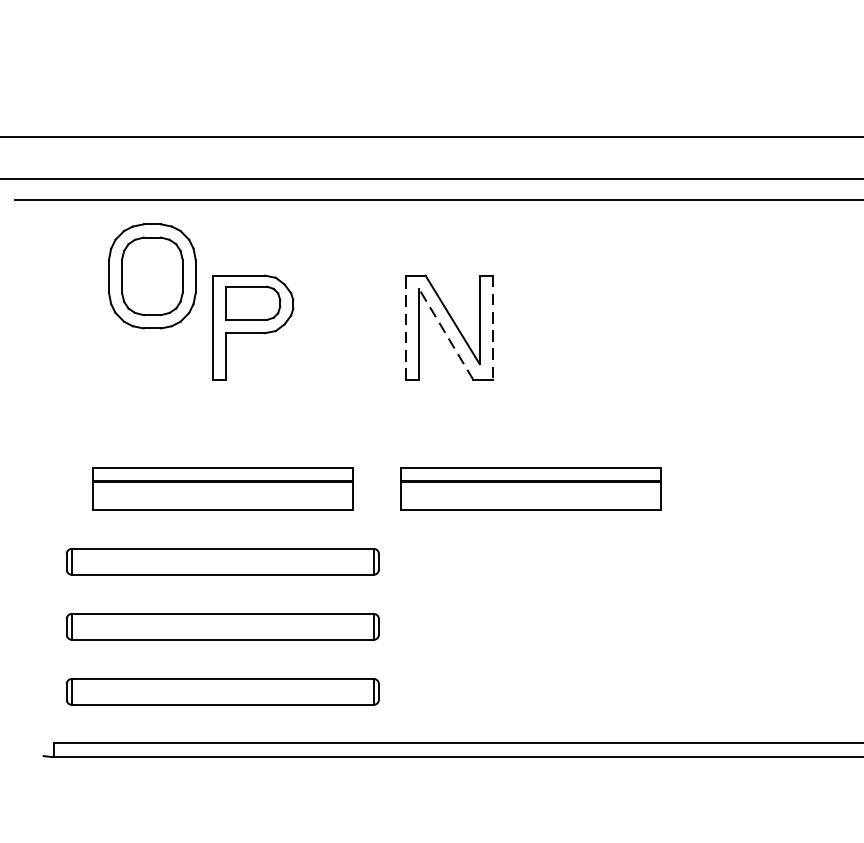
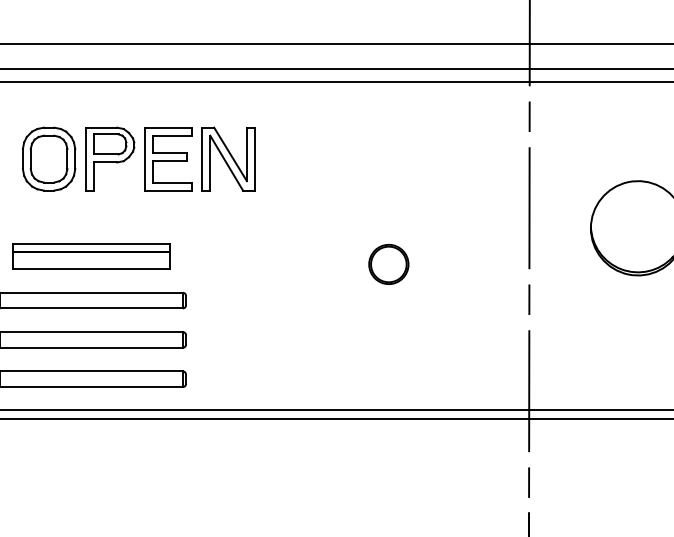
part: (151, 275) -> (48, 158), moved
line: (406, 326) -> (202, 158), dashed -> solid
part: (349, 328) -> (168, 159), added
line: (492, 328) -> (254, 159), dashed -> solid
line: (445, 334) -> (226, 163), dashed -> solid
part: (530, 488) -> (277, 256), removed
part: (713, 502) -> (388, 264), added

